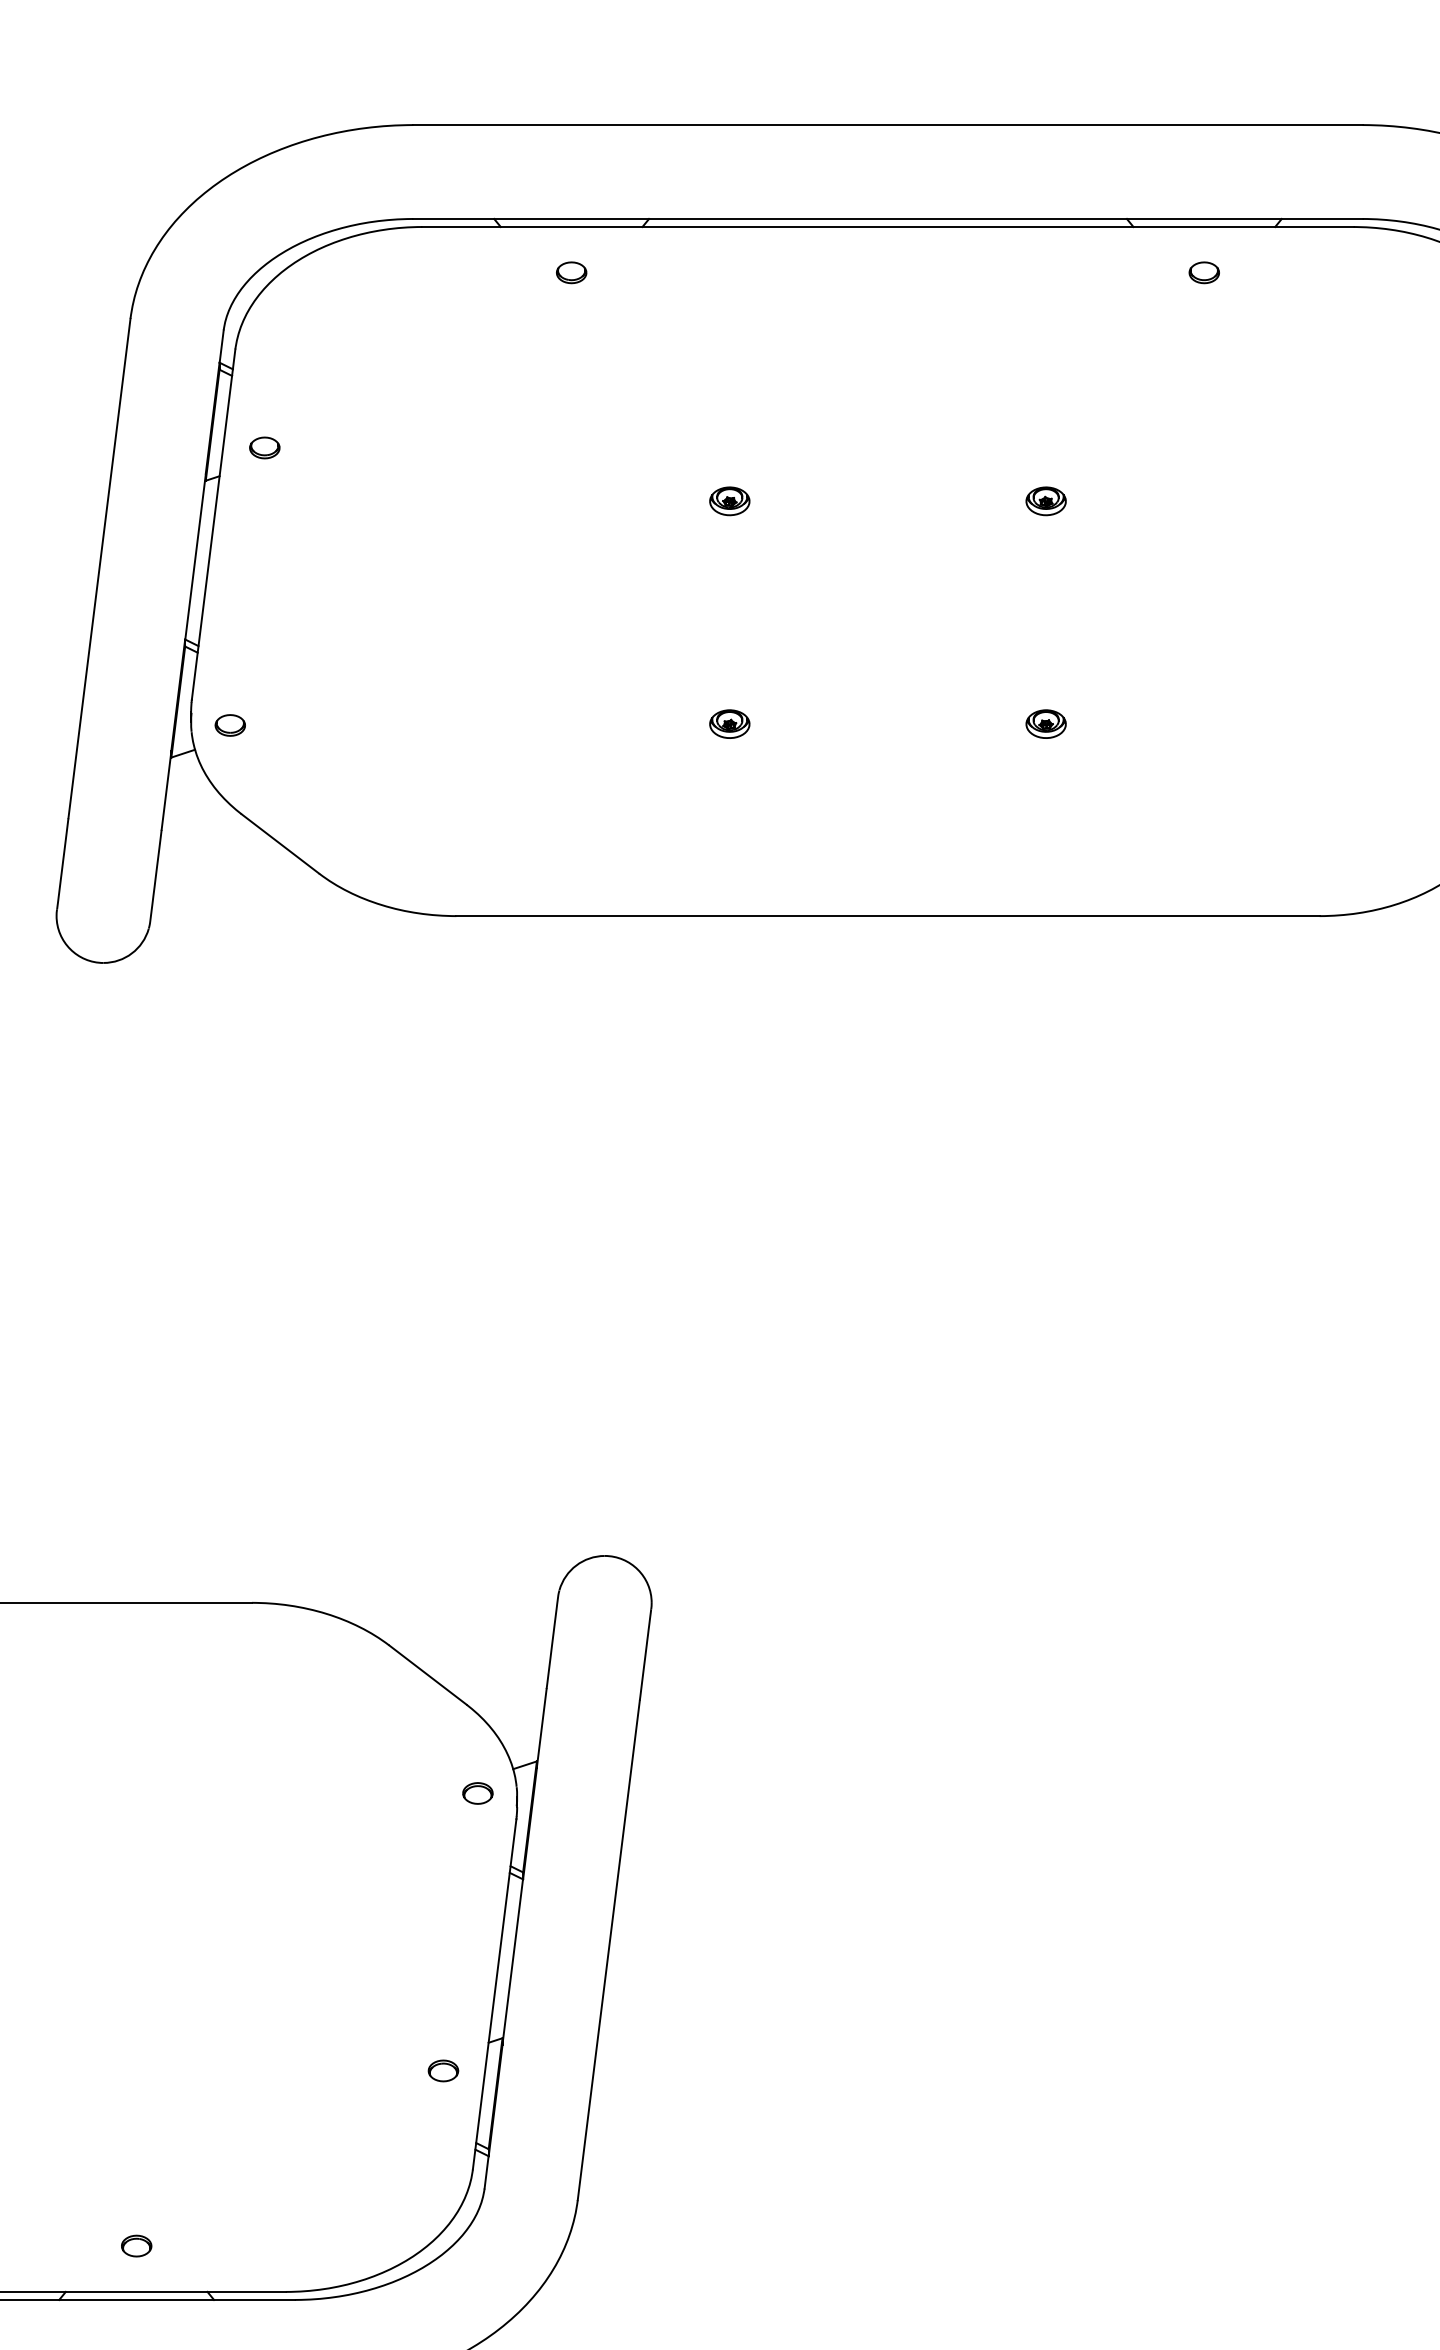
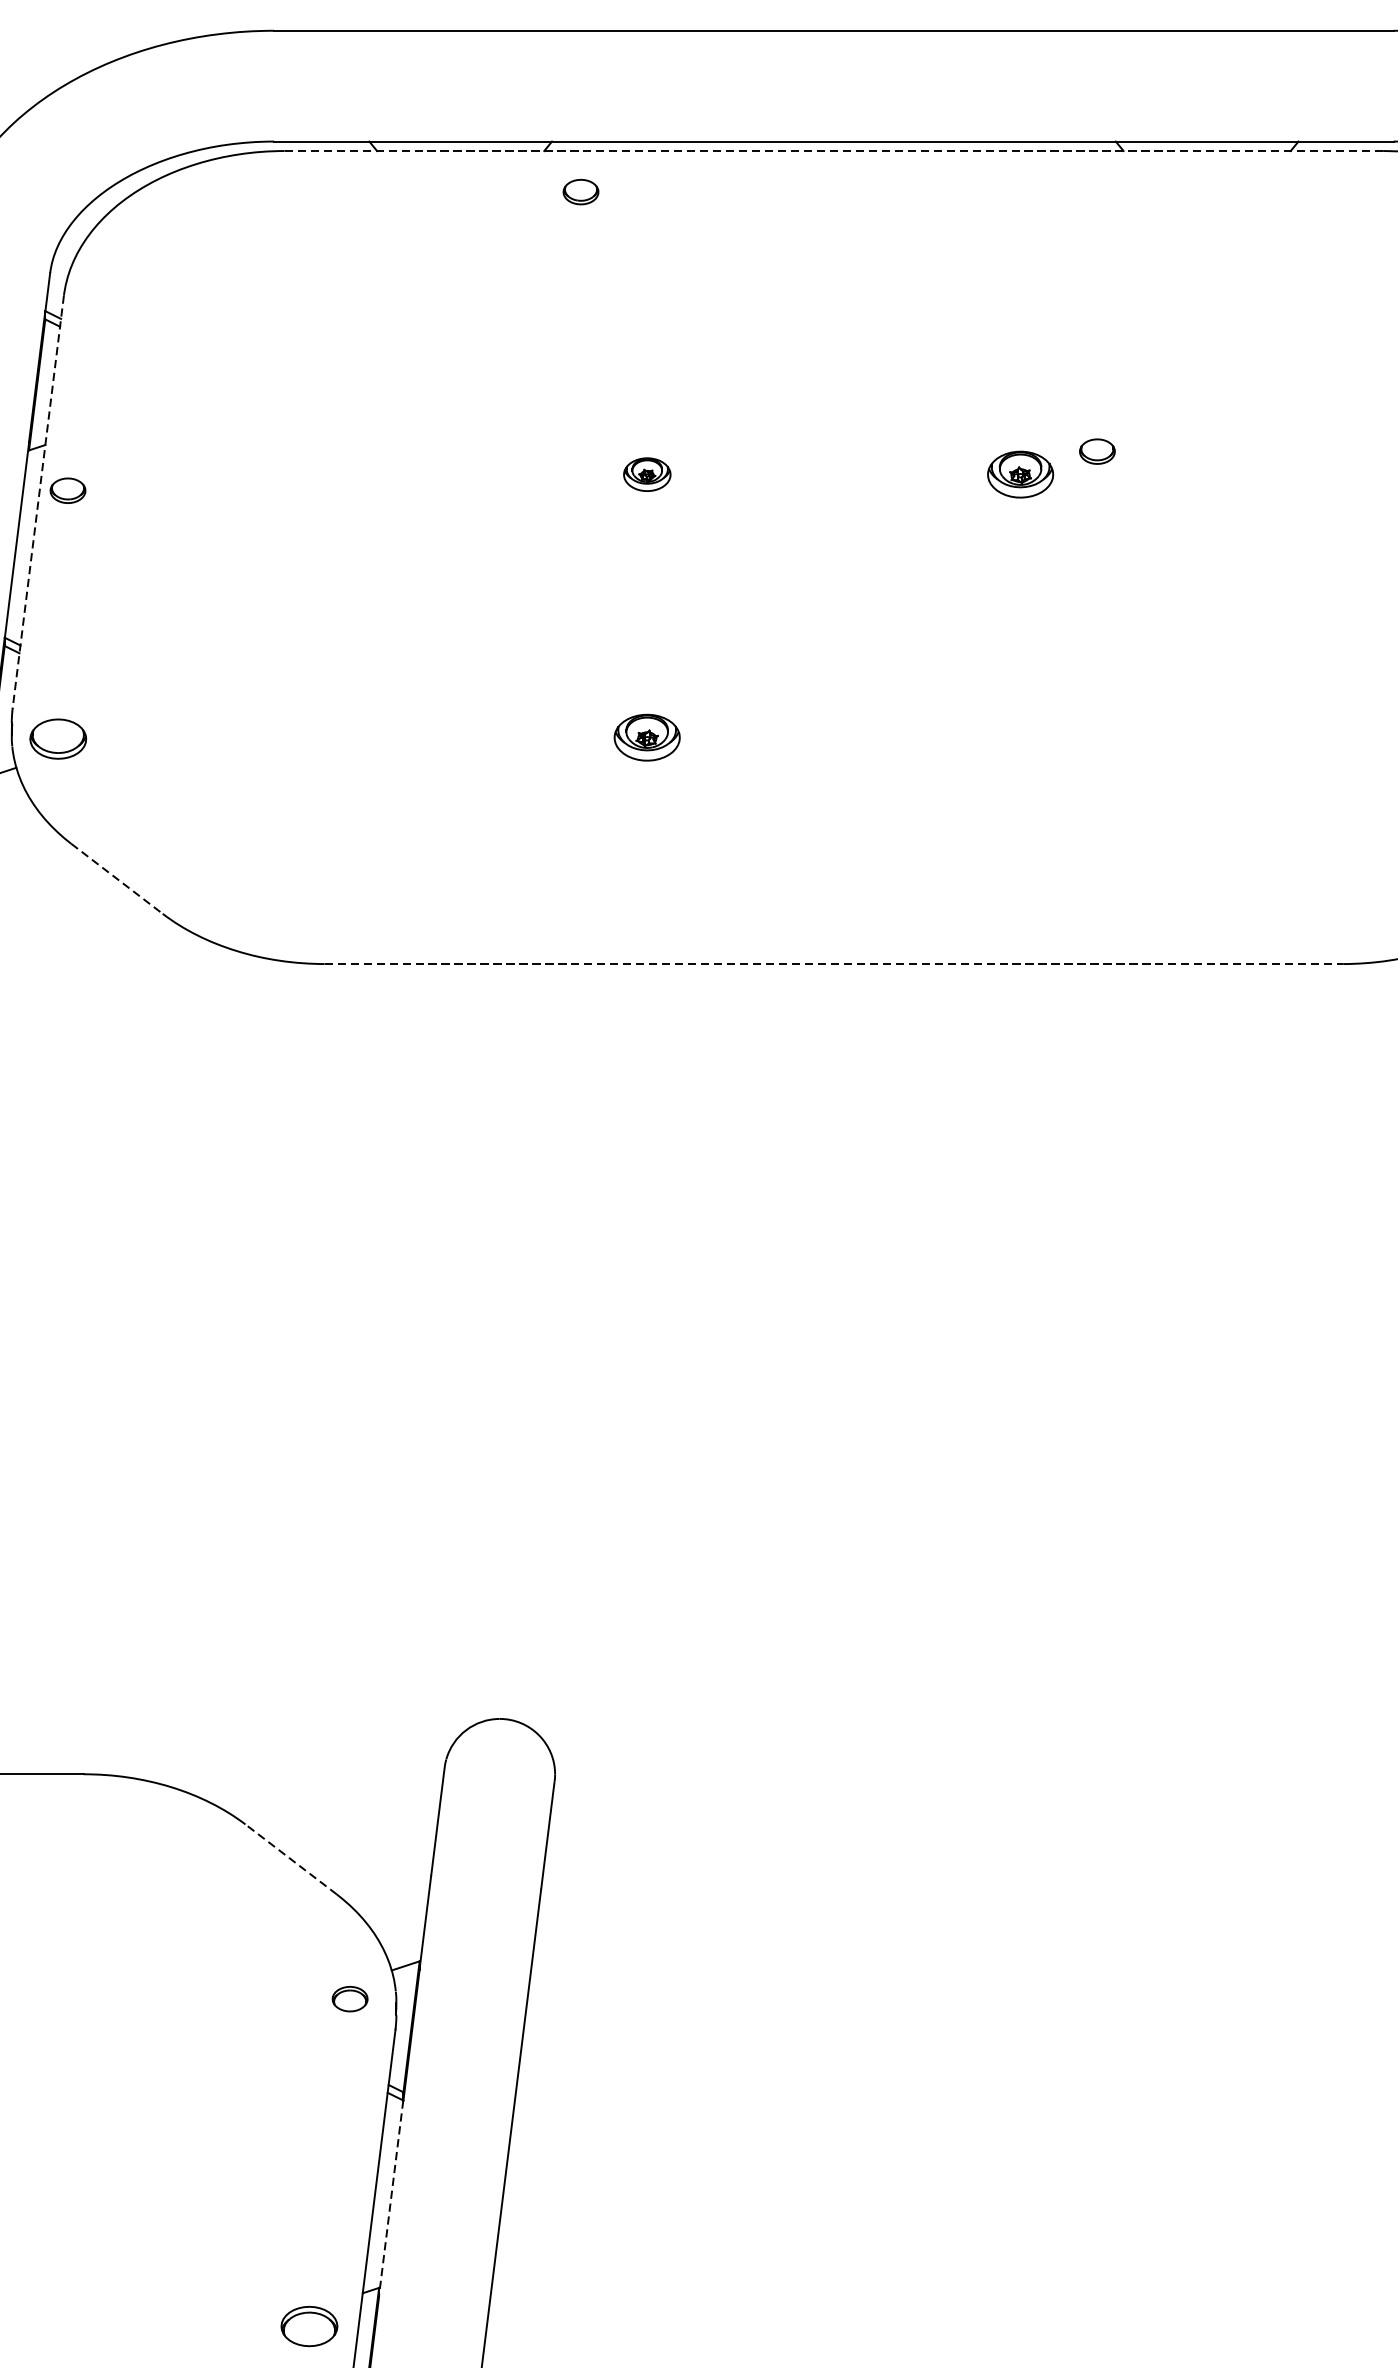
line: (887, 227) -> (833, 151), solid -> dashed
part: (571, 272) -> (580, 191), moved
part: (1203, 272) -> (1096, 451), moved
part: (264, 447) -> (67, 490), moved
part: (1045, 501) -> (1019, 474), size x1.4
line: (213, 524) -> (38, 502), solid -> dashed
part: (729, 723) -> (646, 736), size x1.4
part: (1045, 723) -> (1019, 736), removed
part: (229, 725) -> (57, 739), size x1.6
line: (280, 843) -> (117, 878), solid -> dashed
line: (887, 916) -> (833, 964), solid -> dashed
line: (427, 1675) -> (290, 1859), solid -> dashed
line: (512, 1962) -> (390, 2198), solid -> dashed
part: (443, 2070) -> (309, 2325), size x1.6

